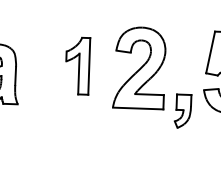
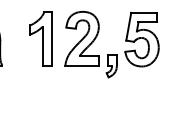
part: (76, 65) -> (40, 38), size x1.43

